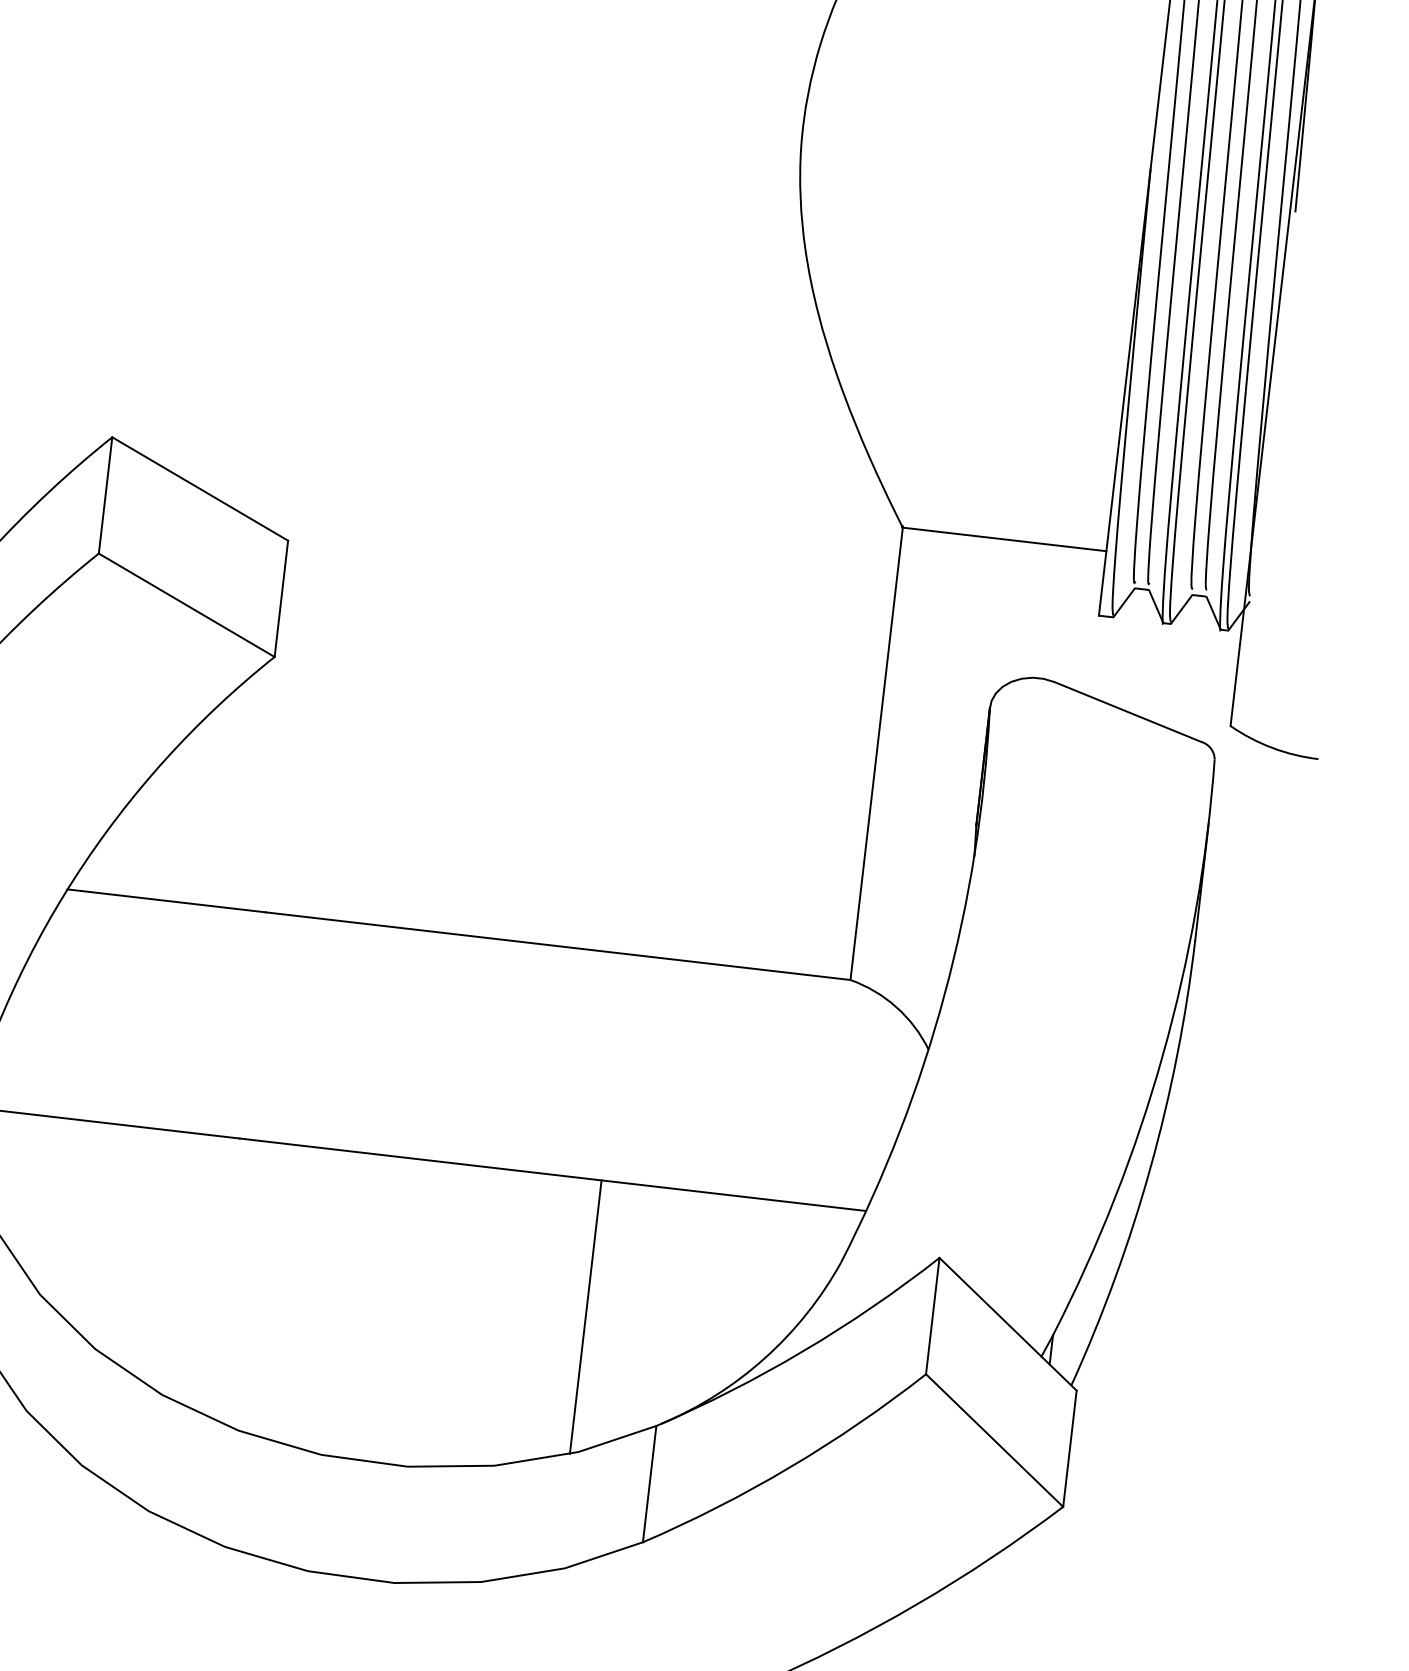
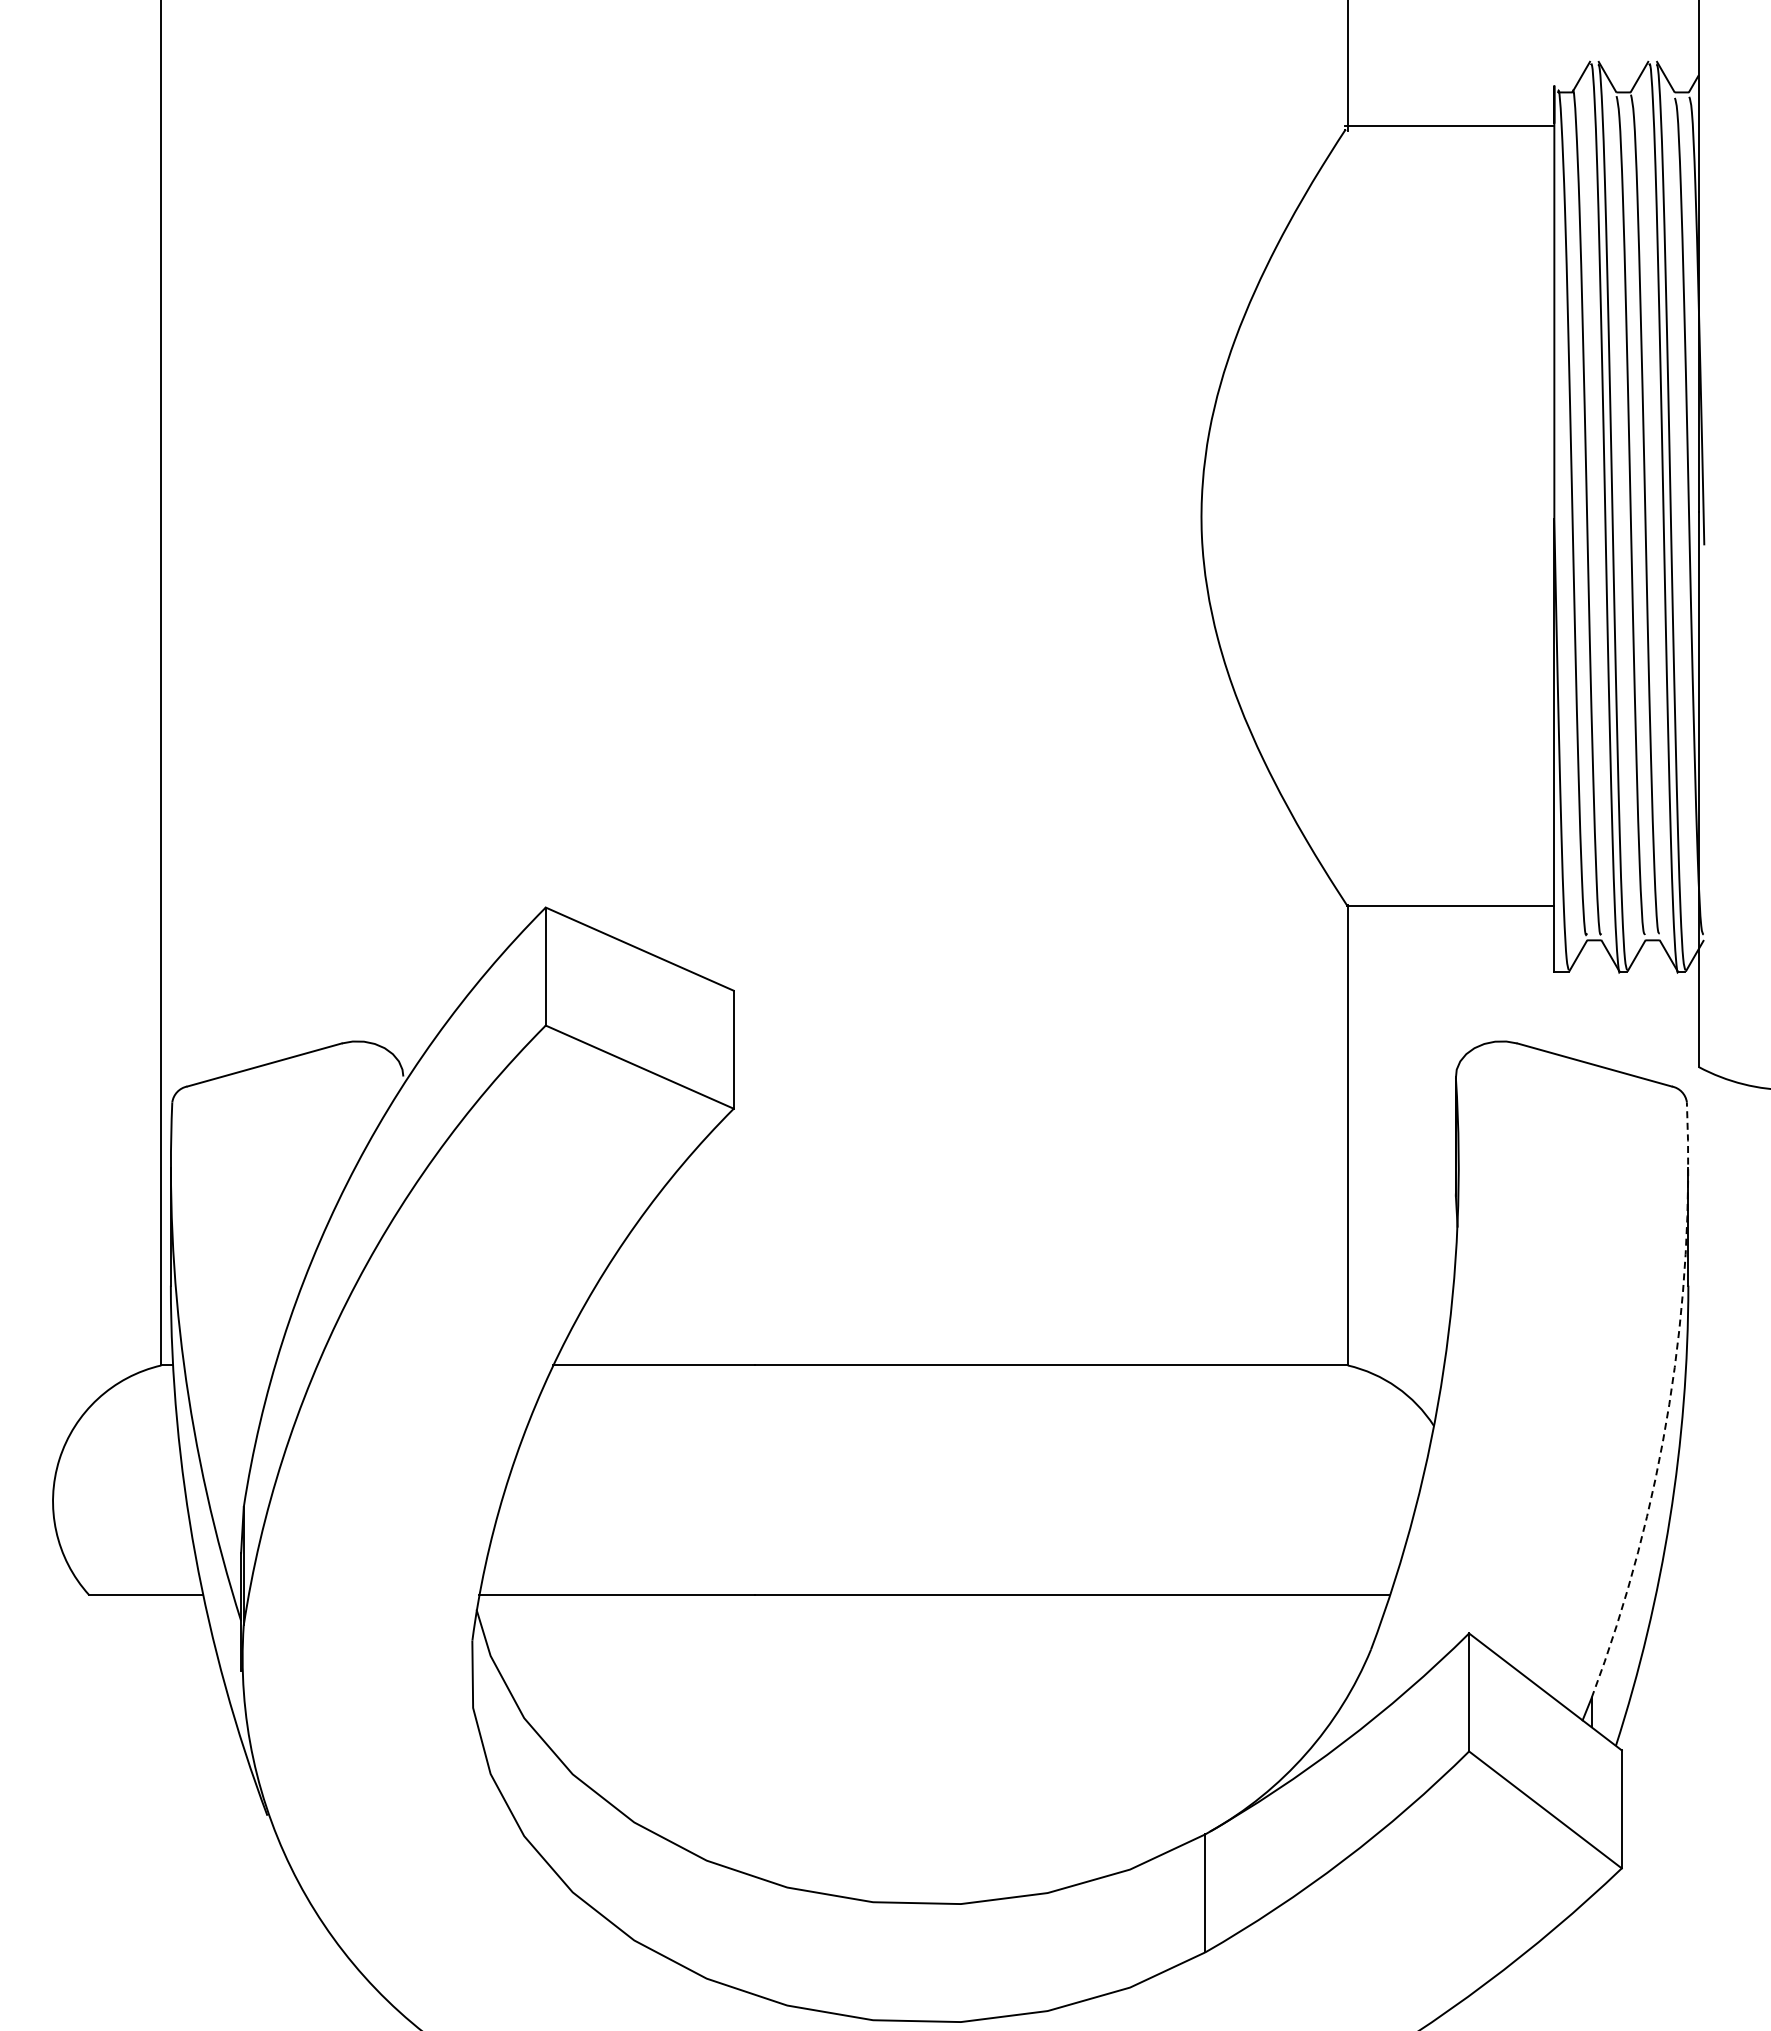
arc: (1163, 1055) -> (1669, 1404), solid -> dashed
line: (585, 1316) -> (1121, 1733), removed

